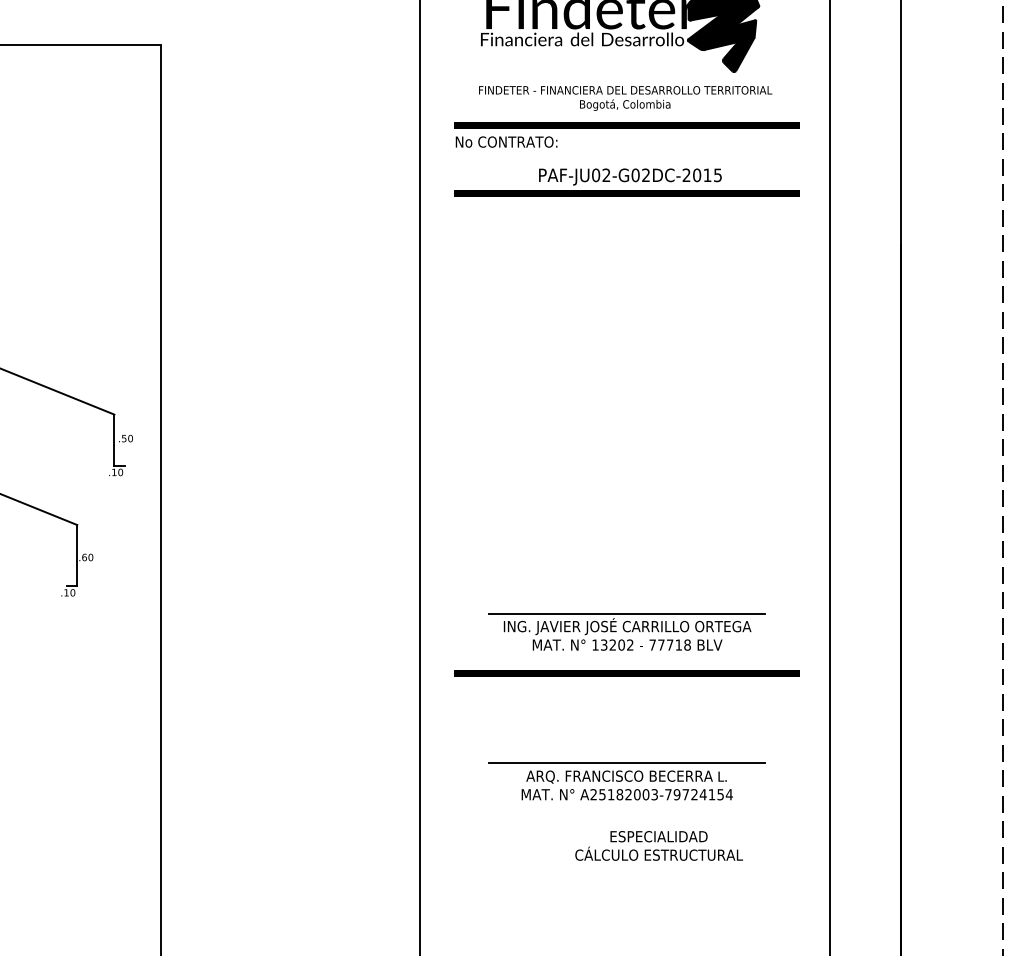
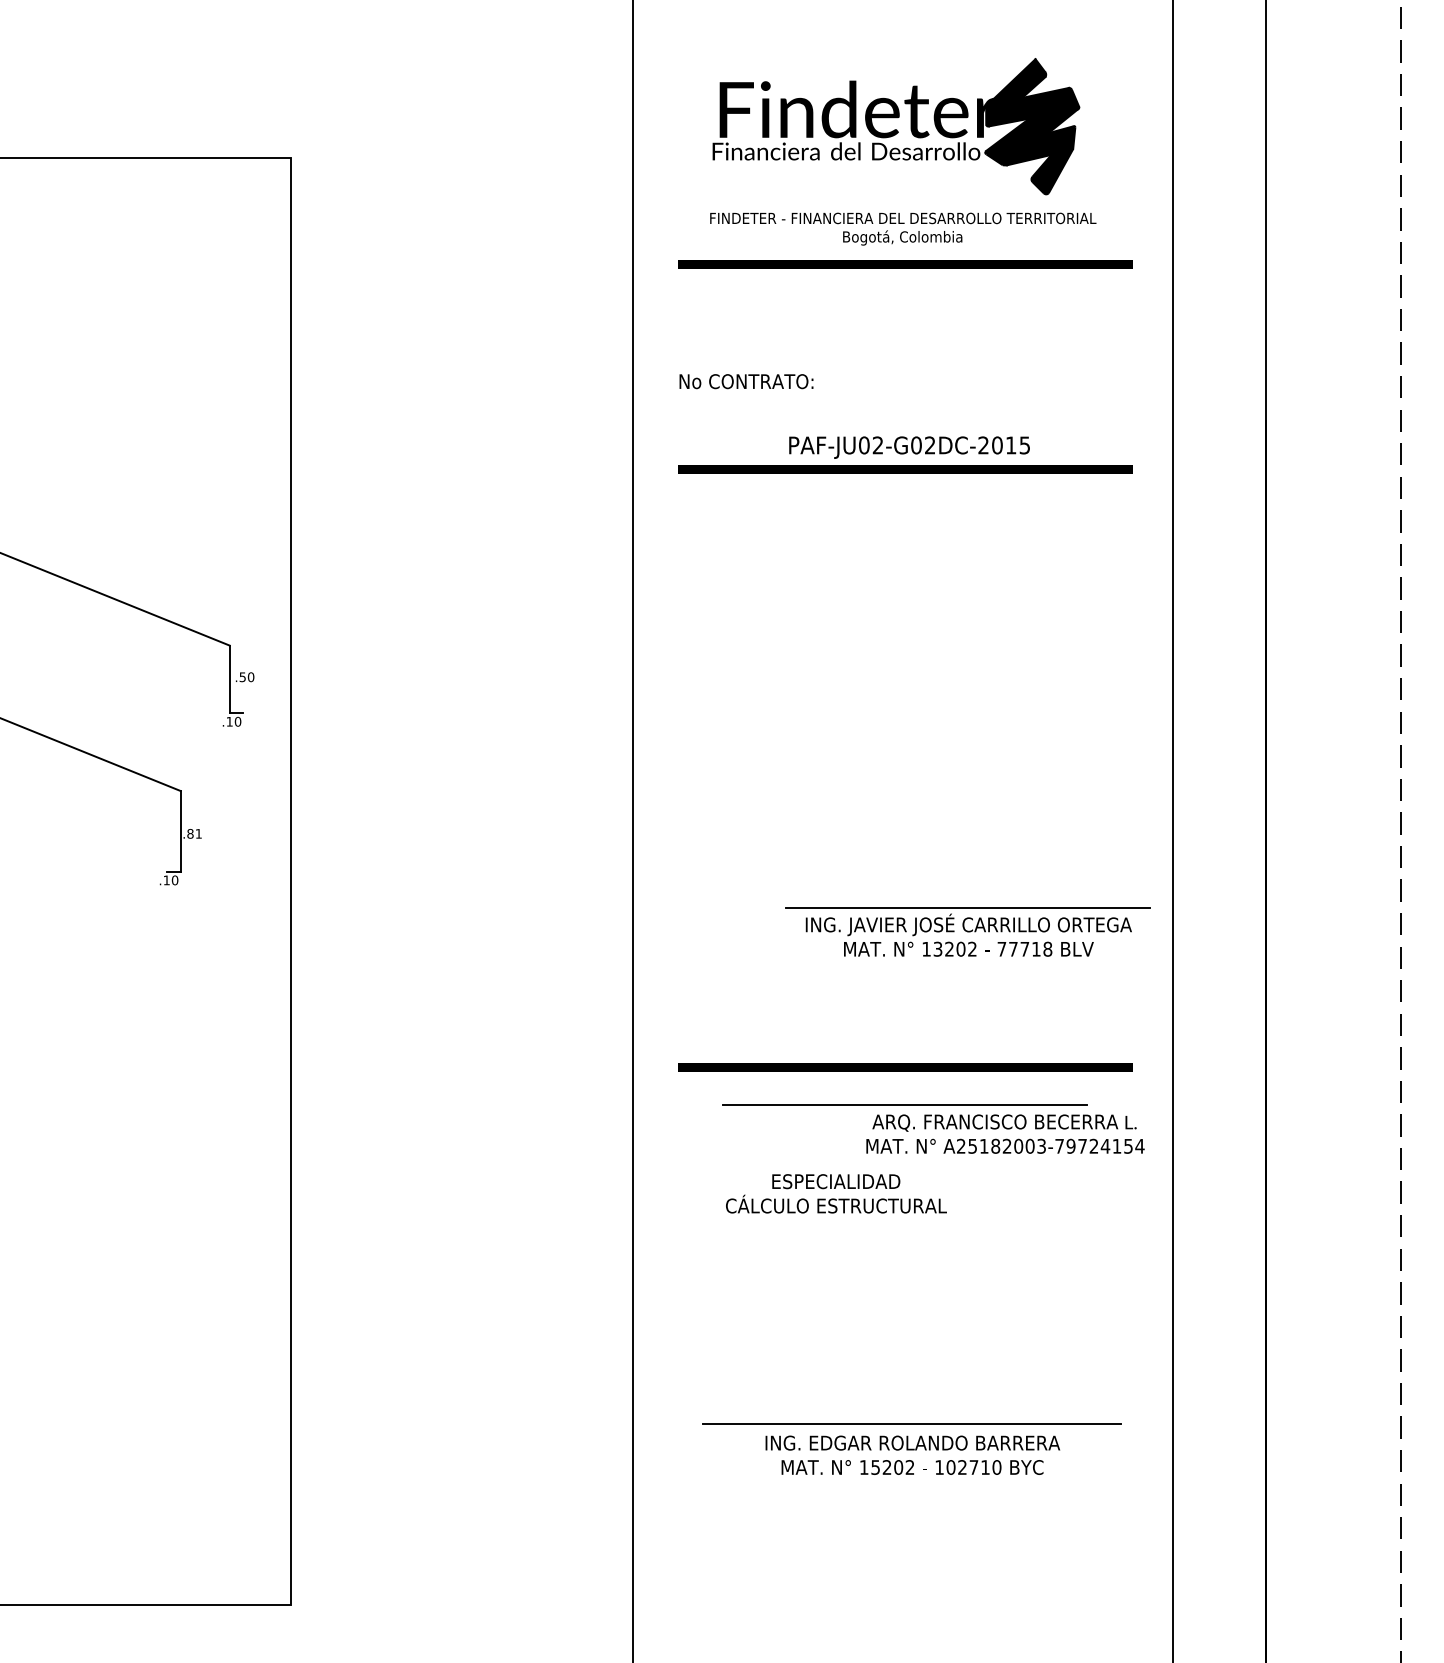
text: (506, 141) -> (746, 381), moved
text: (627, 182) -> (905, 454), moved
text: (87, 557) -> (194, 833), .60 -> .81
part: (626, 631) -> (967, 931), moved
line: (627, 673) -> (905, 1067), moved
text: (627, 784) -> (1005, 1133), moved
text: (659, 845) -> (836, 1193), moved

